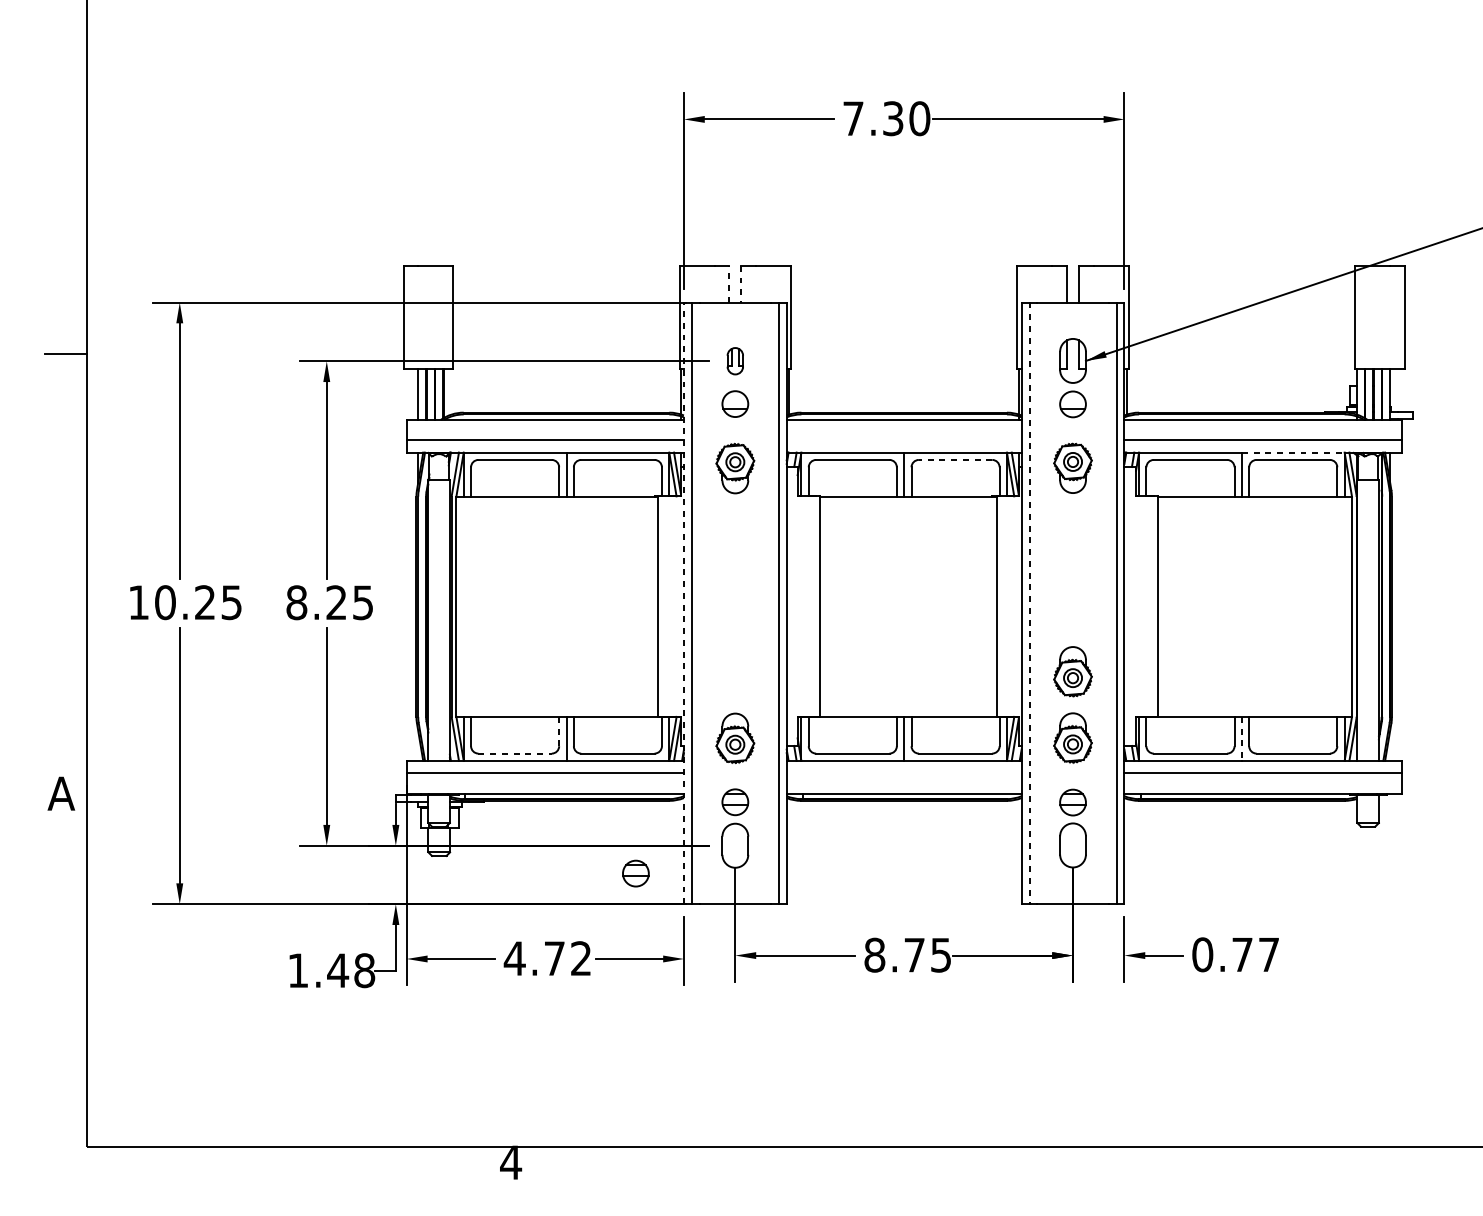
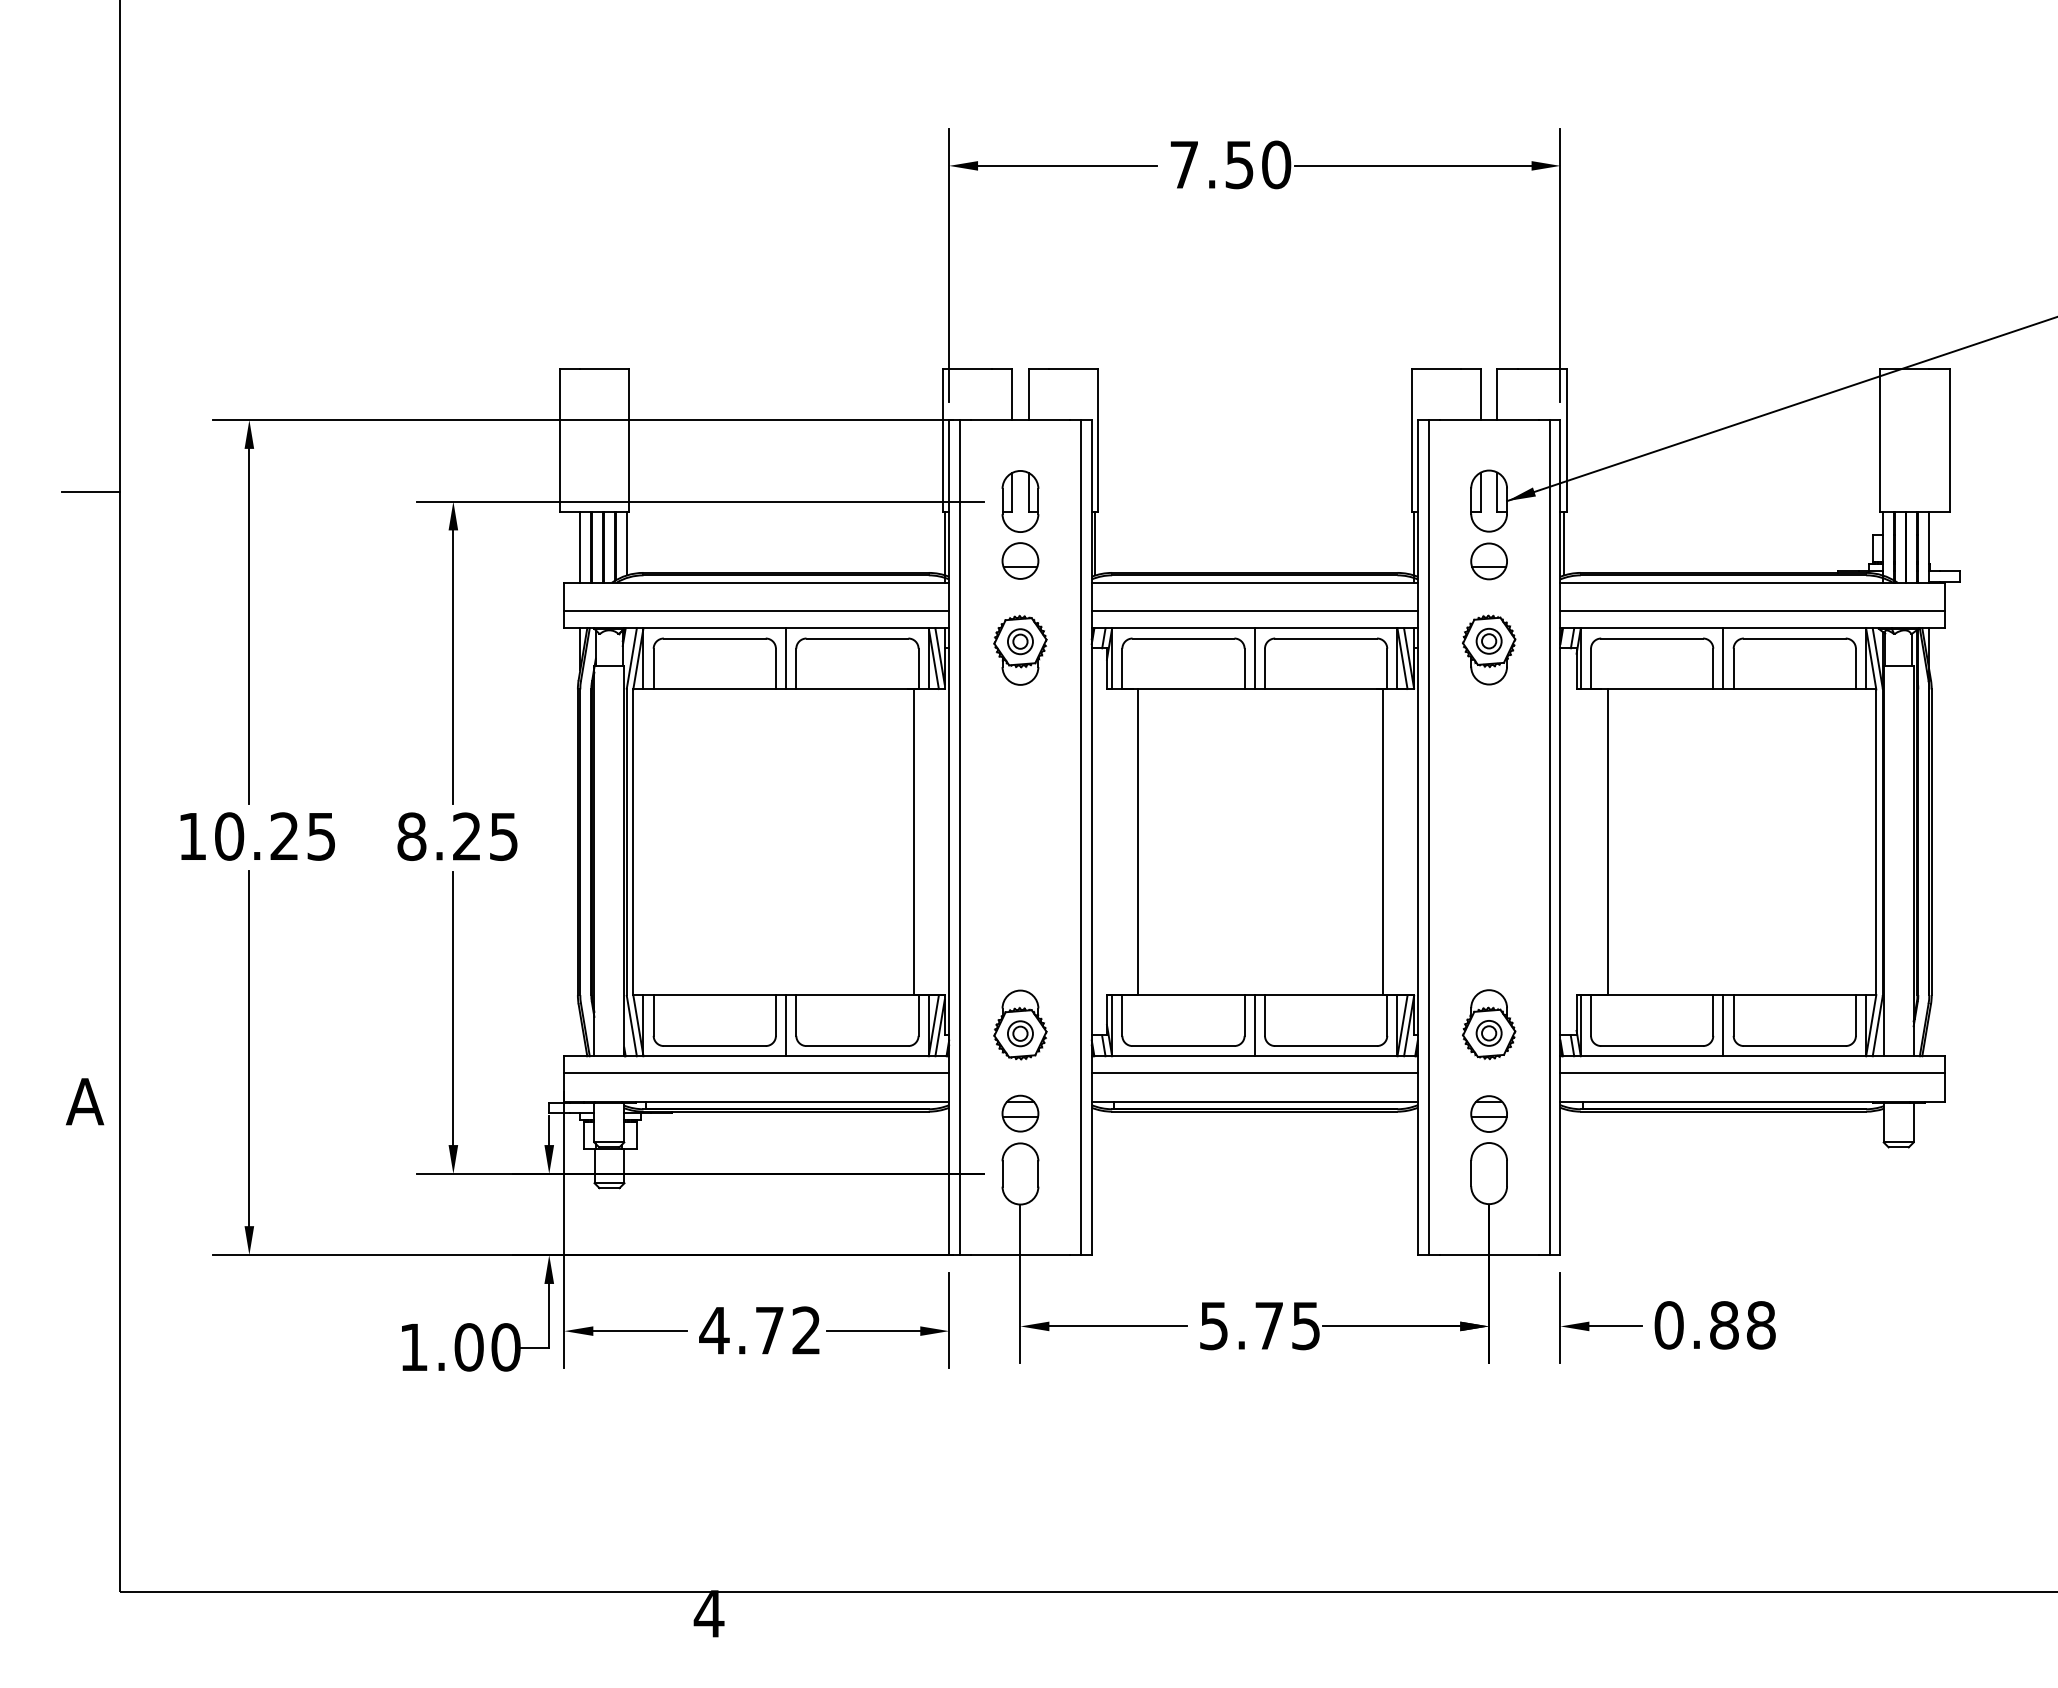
text: (893, 118) -> (1239, 164), 7.30 -> 7.50
line: (729, 284) -> (1012, 394), dashed -> solid
line: (741, 284) -> (1028, 395), dashed -> solid
part: (735, 361) -> (1020, 501), size x1.67
line: (451, 391) -> (626, 543), added
line: (903, 440) -> (1254, 611), added
line: (1293, 452) -> (1795, 628), dashed -> solid
line: (955, 459) -> (1326, 638), dashed -> solid
line: (684, 603) -> (949, 837), dashed -> solid
line: (1029, 603) -> (1428, 837), dashed -> solid
part: (1073, 671) -> (1489, 932), removed
line: (558, 731) -> (775, 1015), dashed -> solid
line: (1241, 738) -> (1723, 1025), dashed -> solid
line: (514, 753) -> (714, 1046), dashed -> solid
line: (903, 773) -> (1254, 1073), added
part: (635, 873) -> (882, 1212), removed
text: (874, 954) -> (1213, 1325), 8.75 -> 5.75
text: (1255, 954) -> (1742, 1325), 0.77 -> 0.88
text: (350, 970) -> (486, 1347), 1.48 -> 1.00

